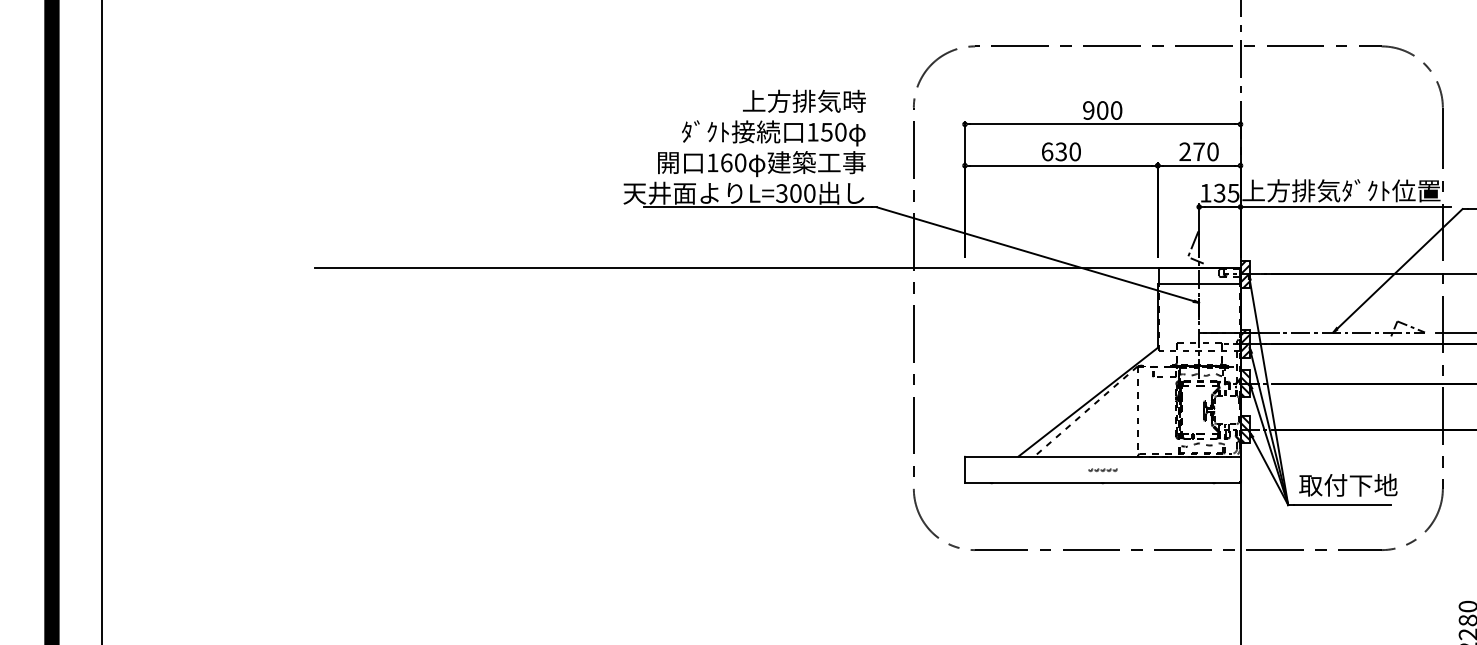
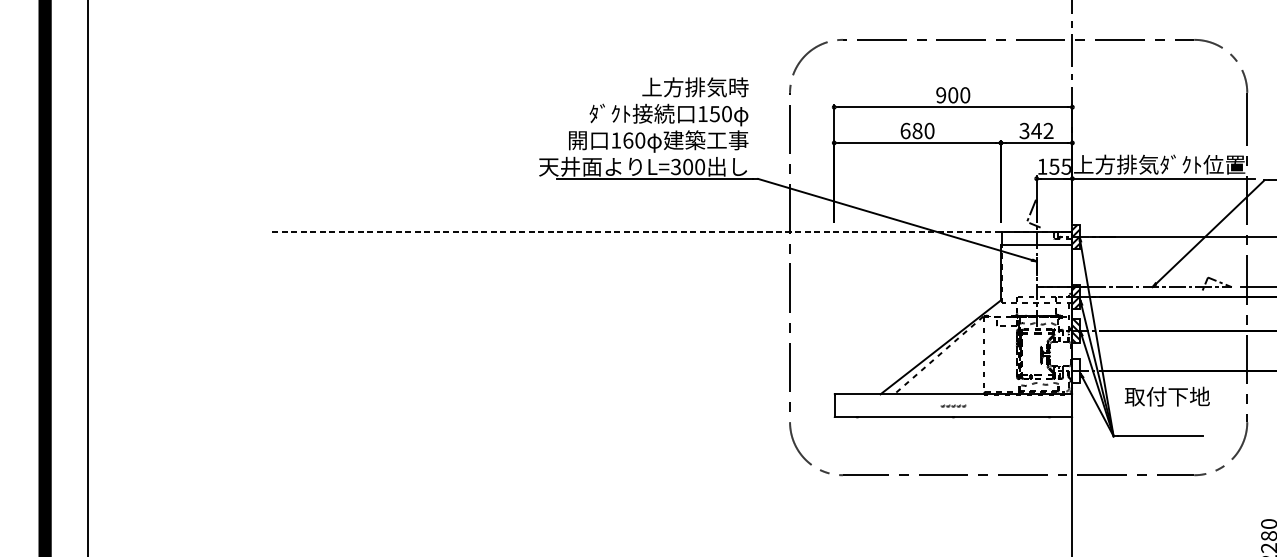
text: (1061, 151) -> (917, 130), 630 -> 680
text: (1198, 151) -> (1036, 130), 270 -> 342
text: (1219, 192) -> (1054, 166), 135 -> 155
line: (777, 268) -> (672, 231), solid -> dashed
hatch: (1244, 429) -> (1075, 370), removed
text: (1348, 484) -> (1167, 396), moved

